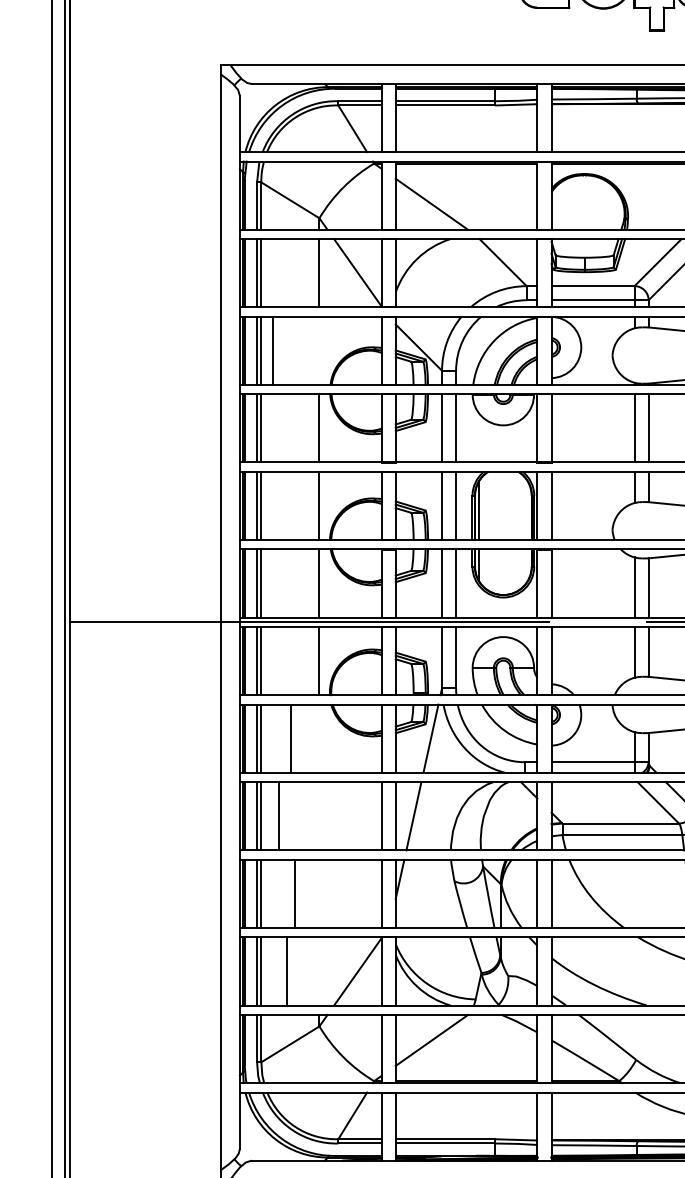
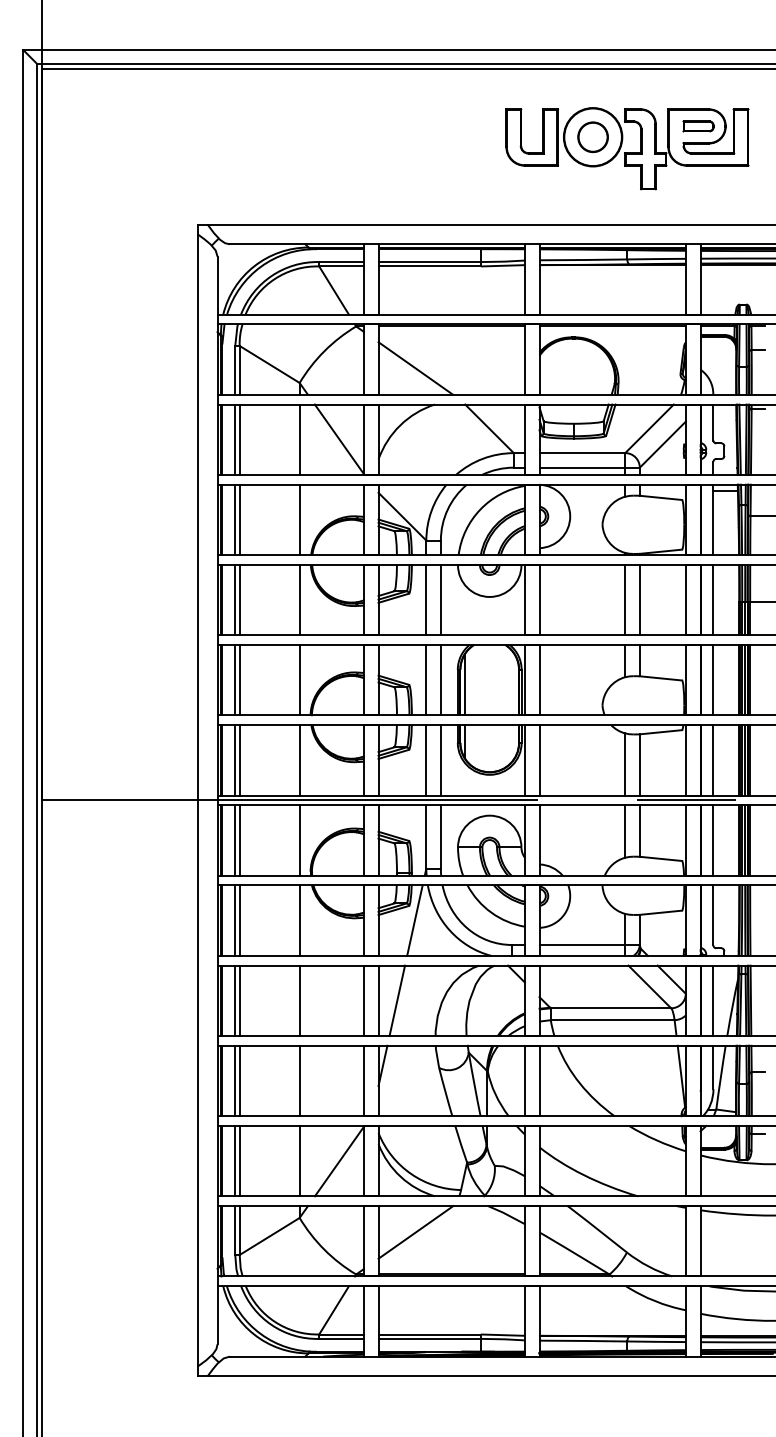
line: (272, 350) -> (299, 519), moved
line: (291, 738) -> (299, 920), moved
line: (278, 815) -> (299, 1000), moved
line: (295, 893) -> (299, 1080), moved
line: (287, 970) -> (299, 1160), moved

